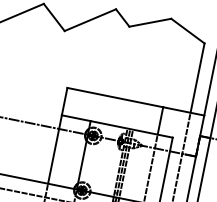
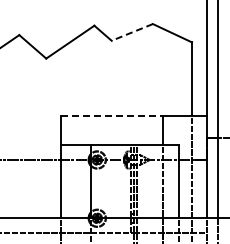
line: (149, 22) -> (131, 32), solid -> dashed
line: (115, 97) -> (112, 116), solid -> dashed

